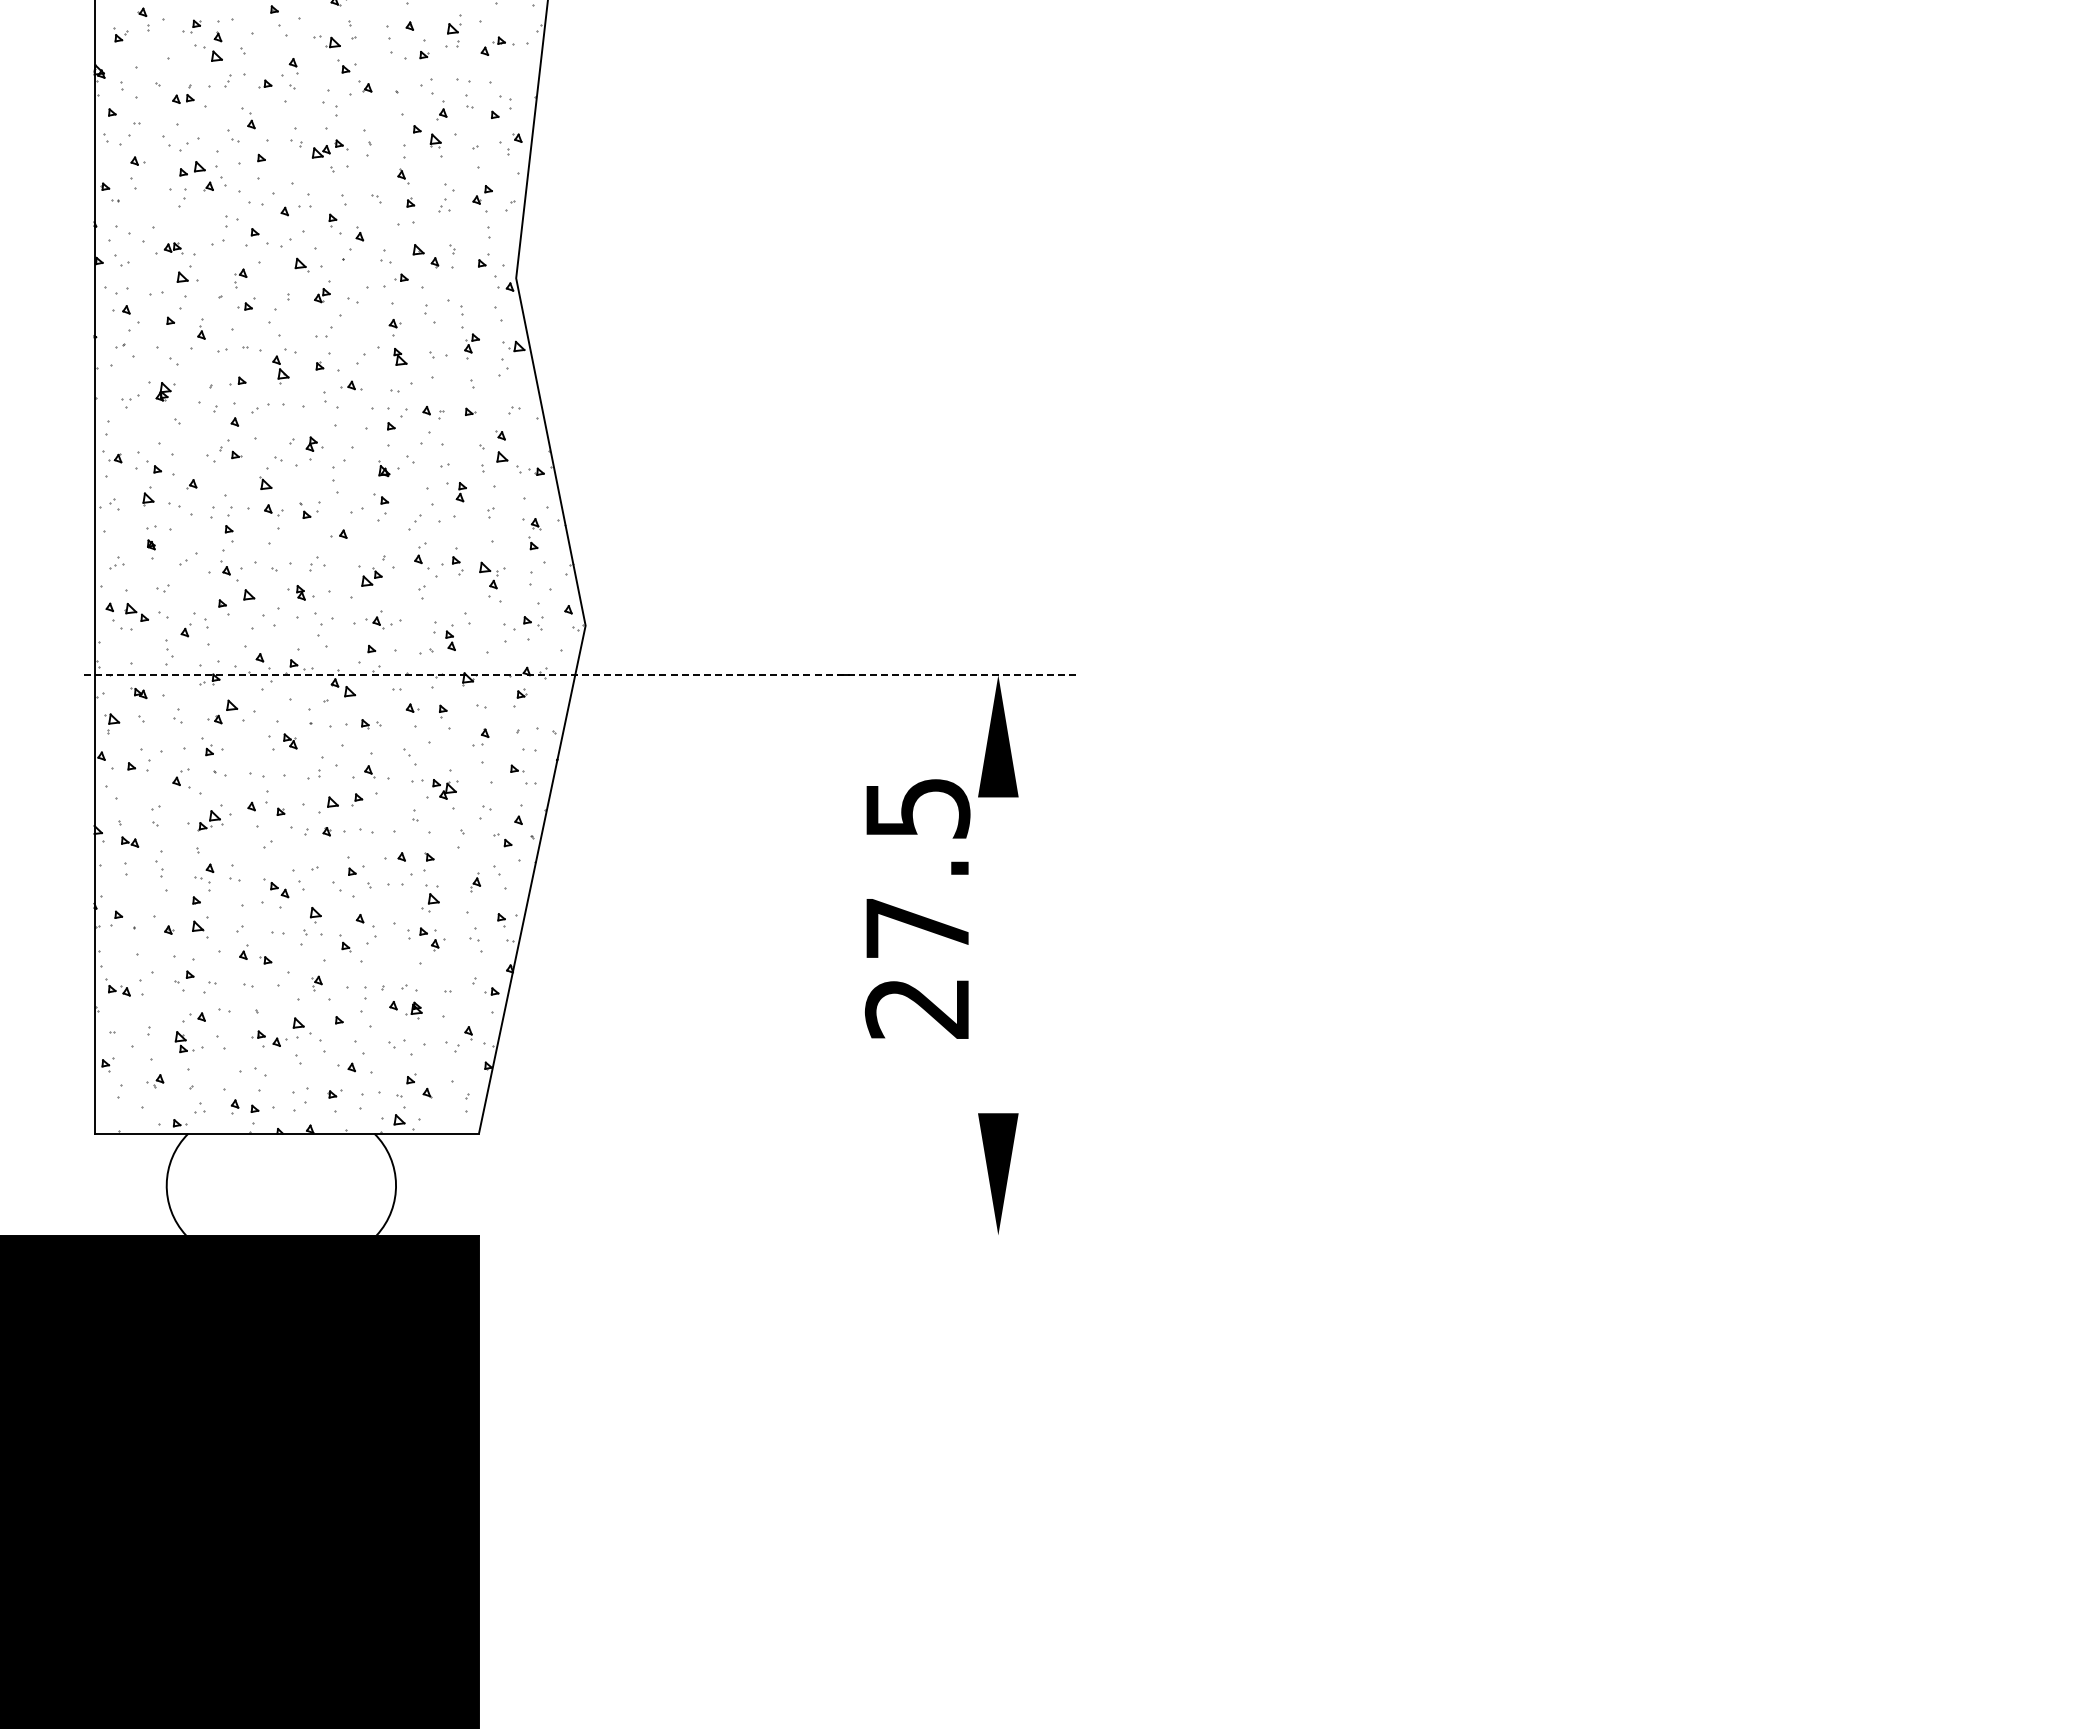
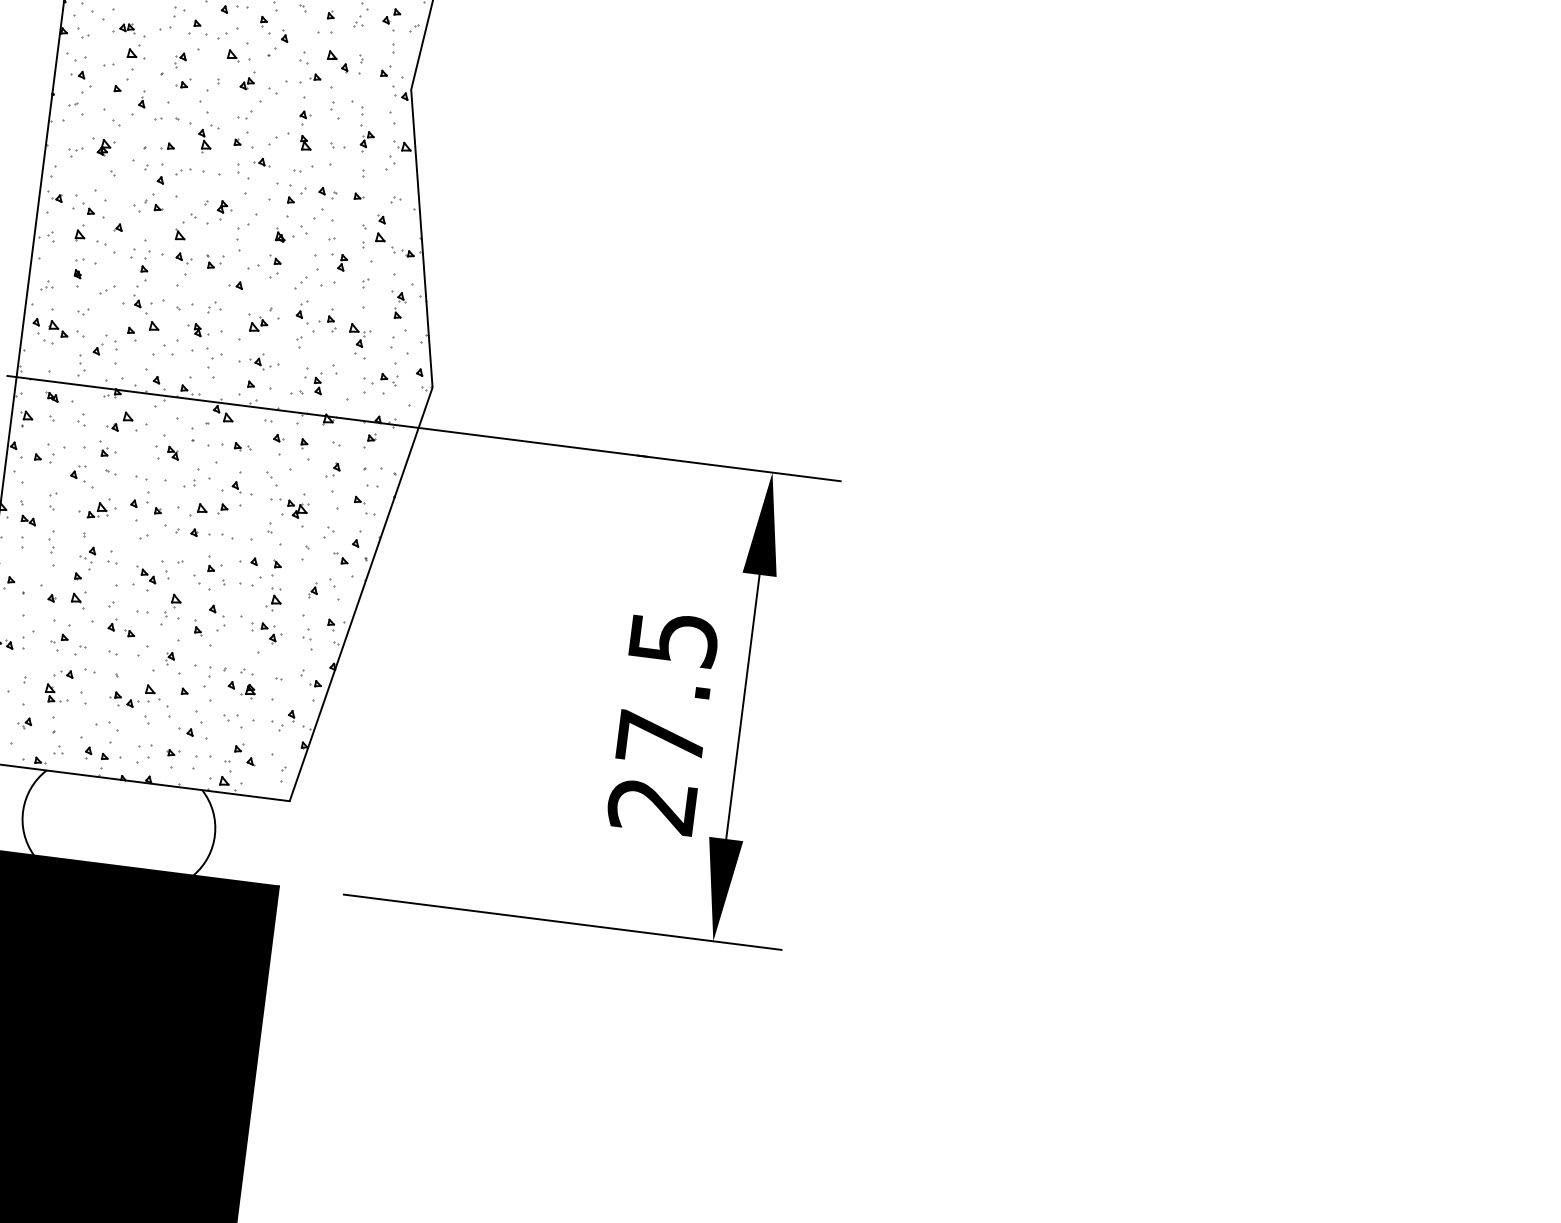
line: (582, 675) -> (424, 428), dashed -> solid
text: (917, 908) -> (662, 722), moved
line: (998, 955) -> (743, 707), added
line: (817, 1235) -> (562, 922), added

